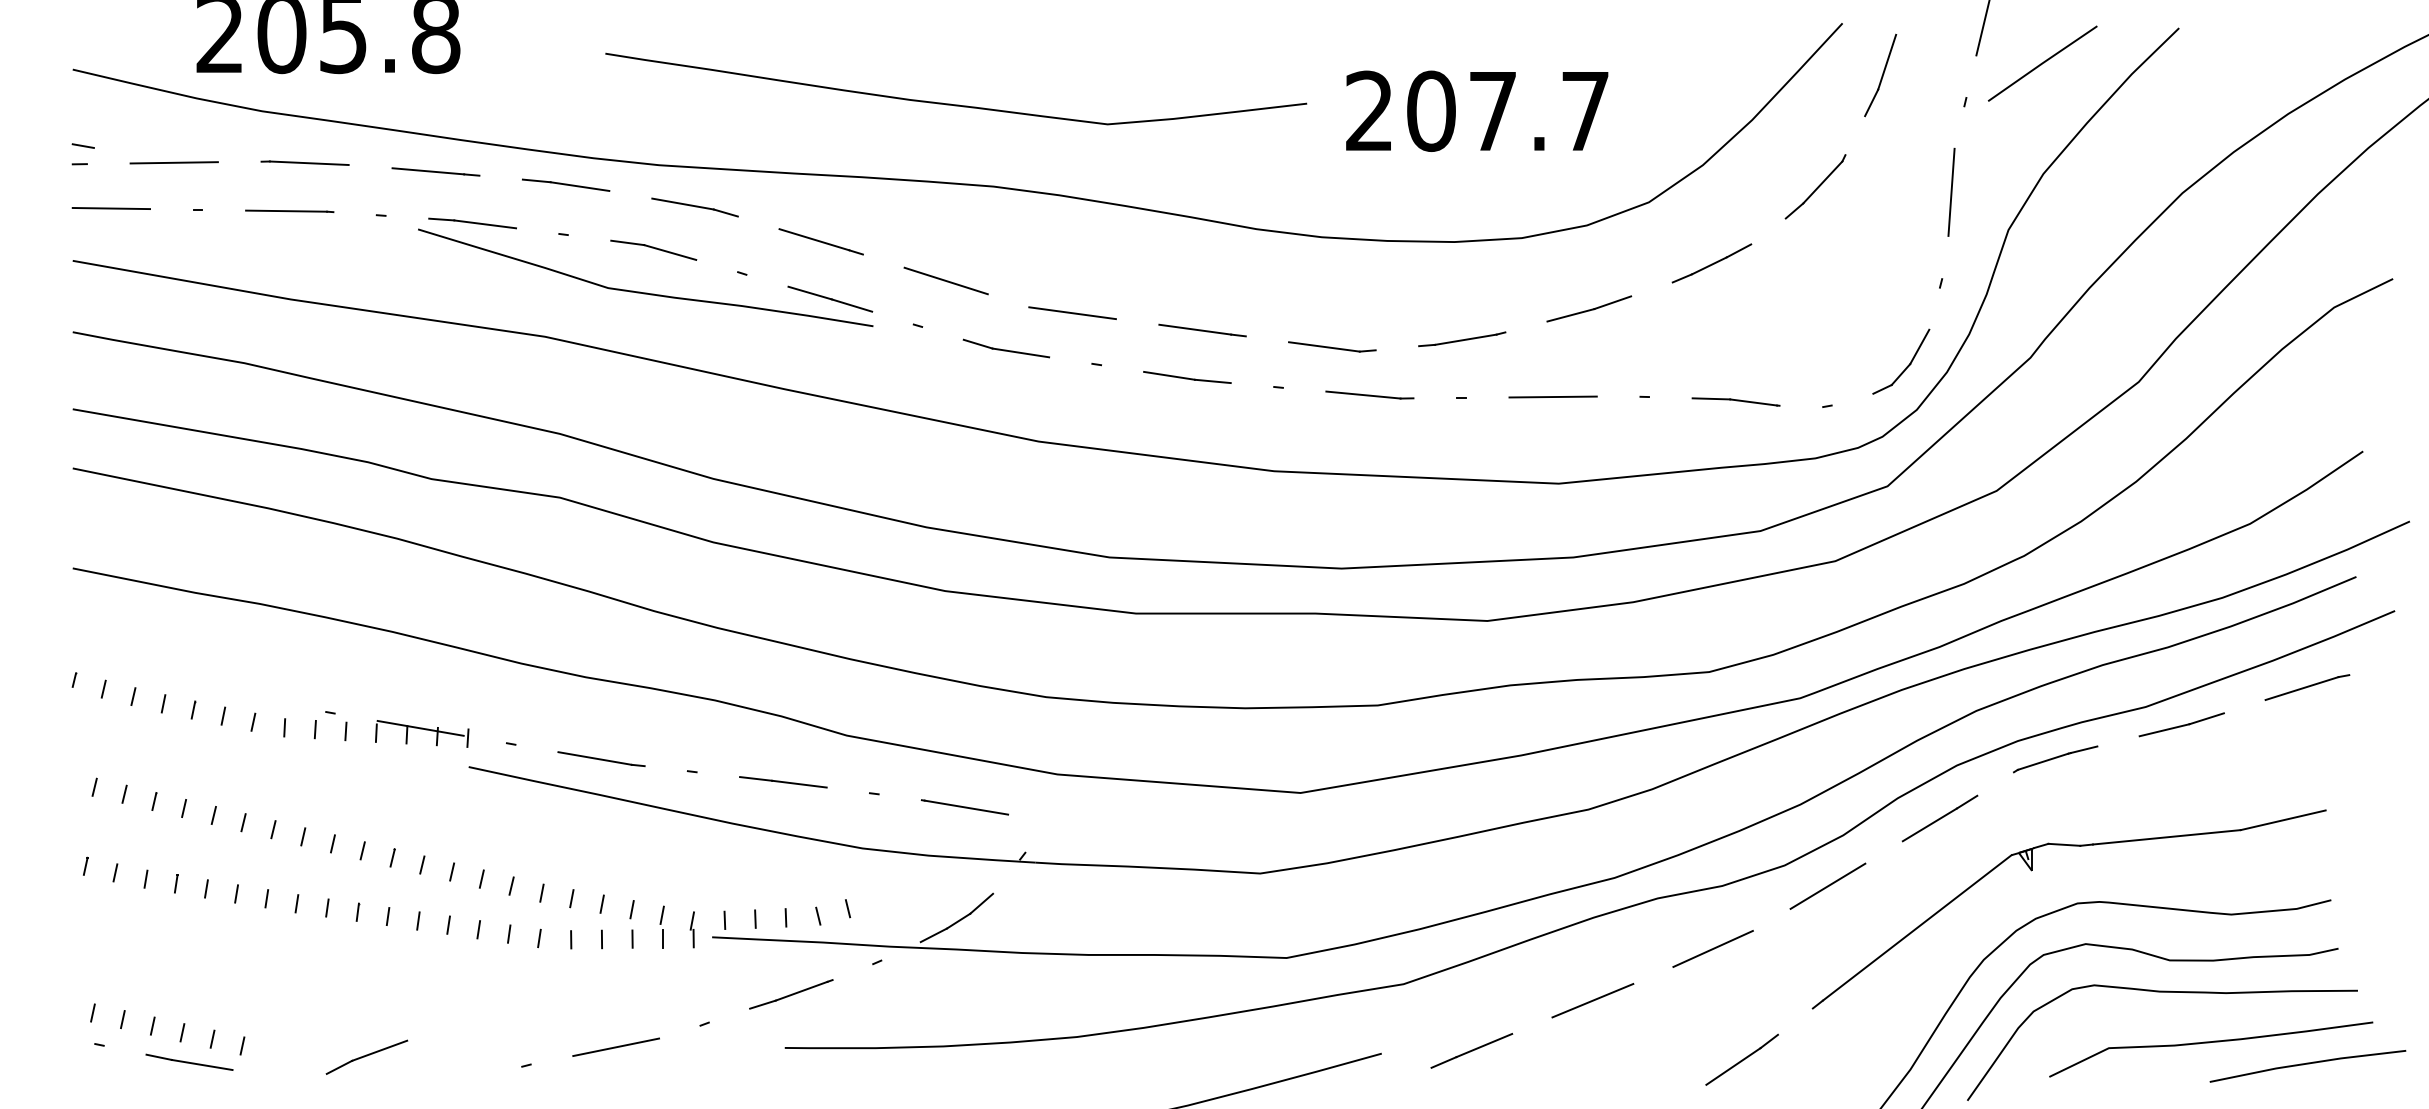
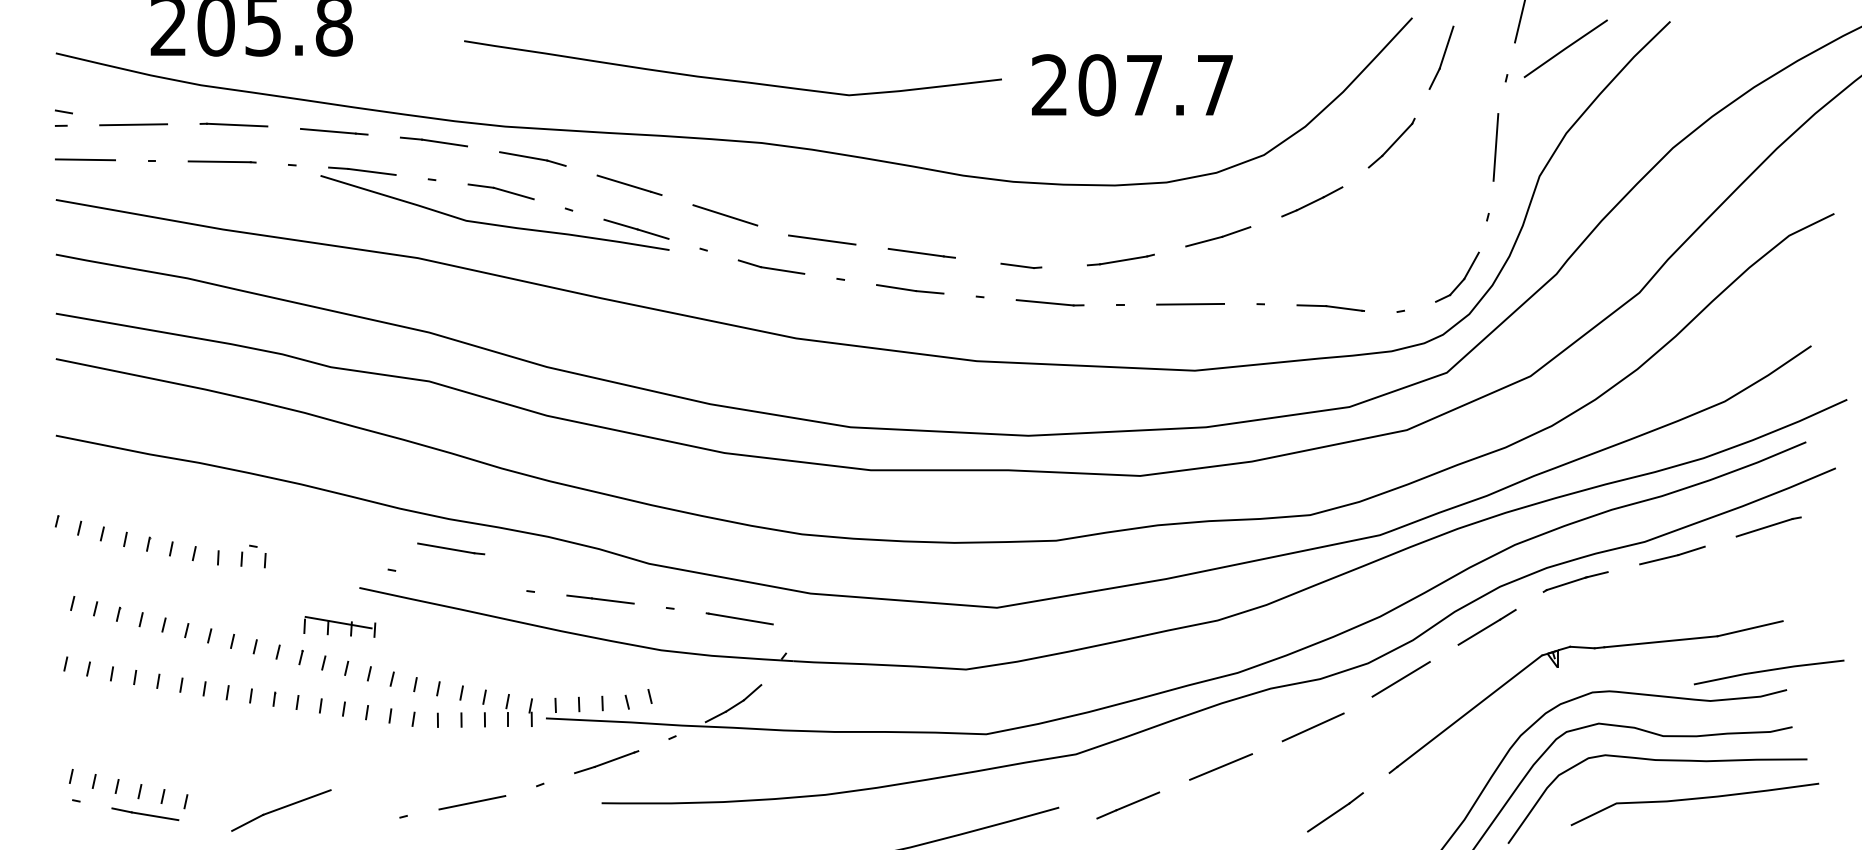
part: (1332, 346) -> (1021, 265), size x0.6
part: (422, 733) -> (340, 626), moved
line: (601, 758) -> (451, 548), moved
part: (366, 1056) -> (281, 809), size x1.6
line: (2307, 1064) -> (1768, 671), moved

